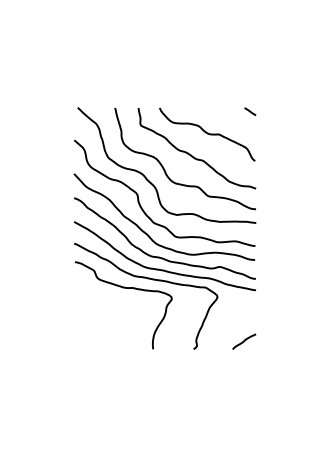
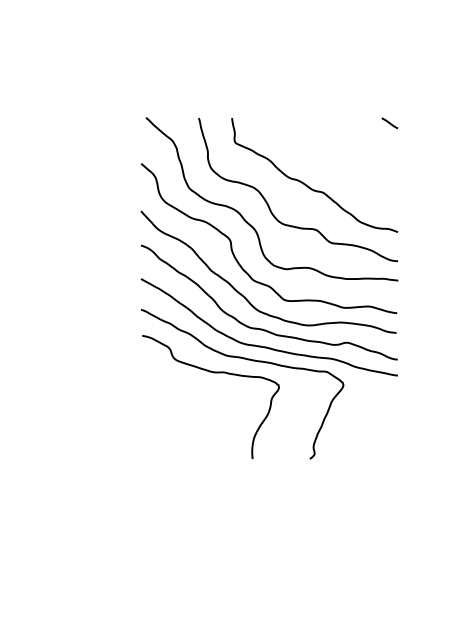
curve: (207, 134) -> (329, 155), removed
curve: (244, 341) -> (381, 447), removed

